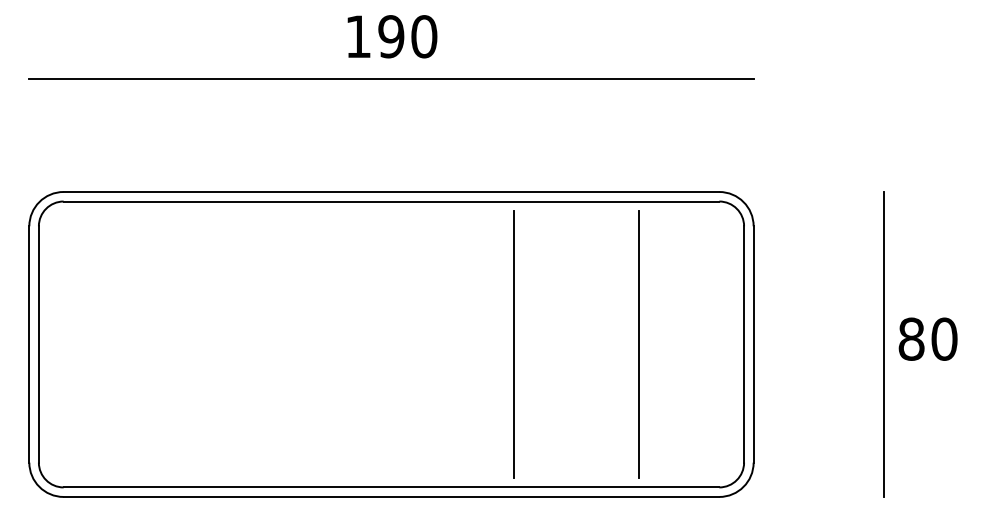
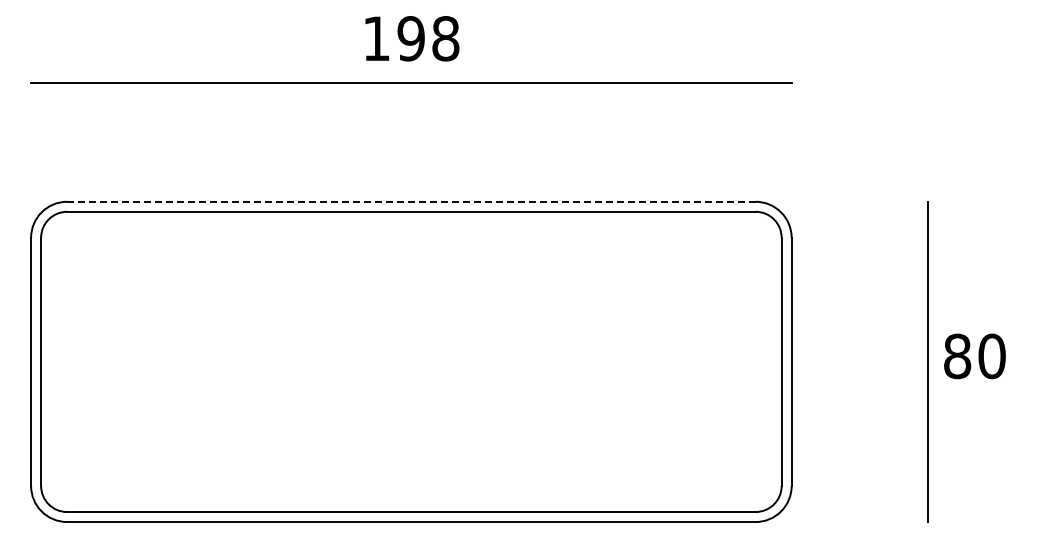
text: (423, 36) -> (445, 38), 190 -> 198
line: (390, 191) -> (410, 201), solid -> dashed
line: (514, 344) -> (540, 361), removed
line: (639, 344) -> (671, 361), removed

